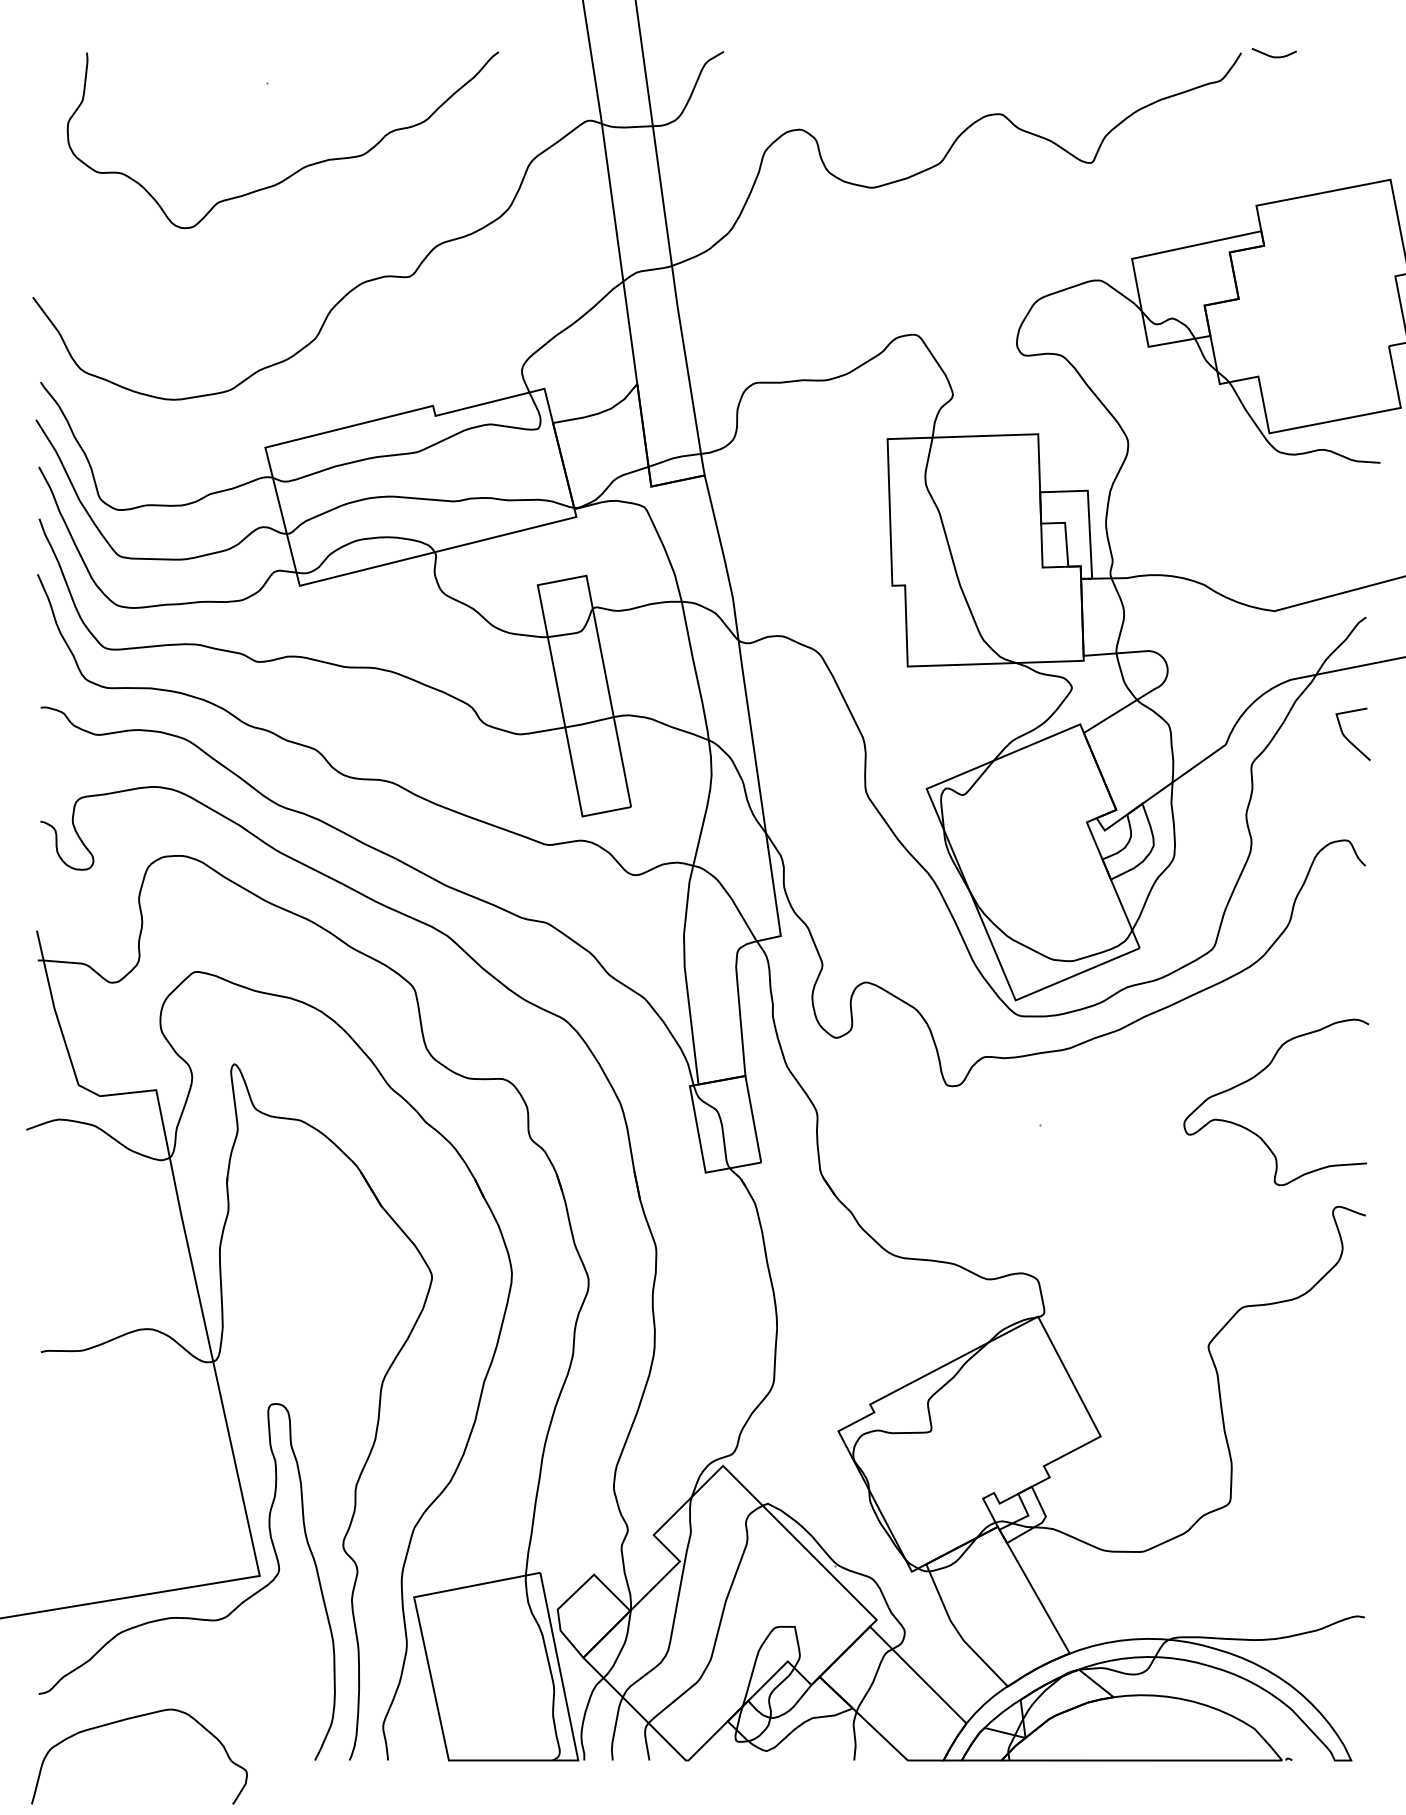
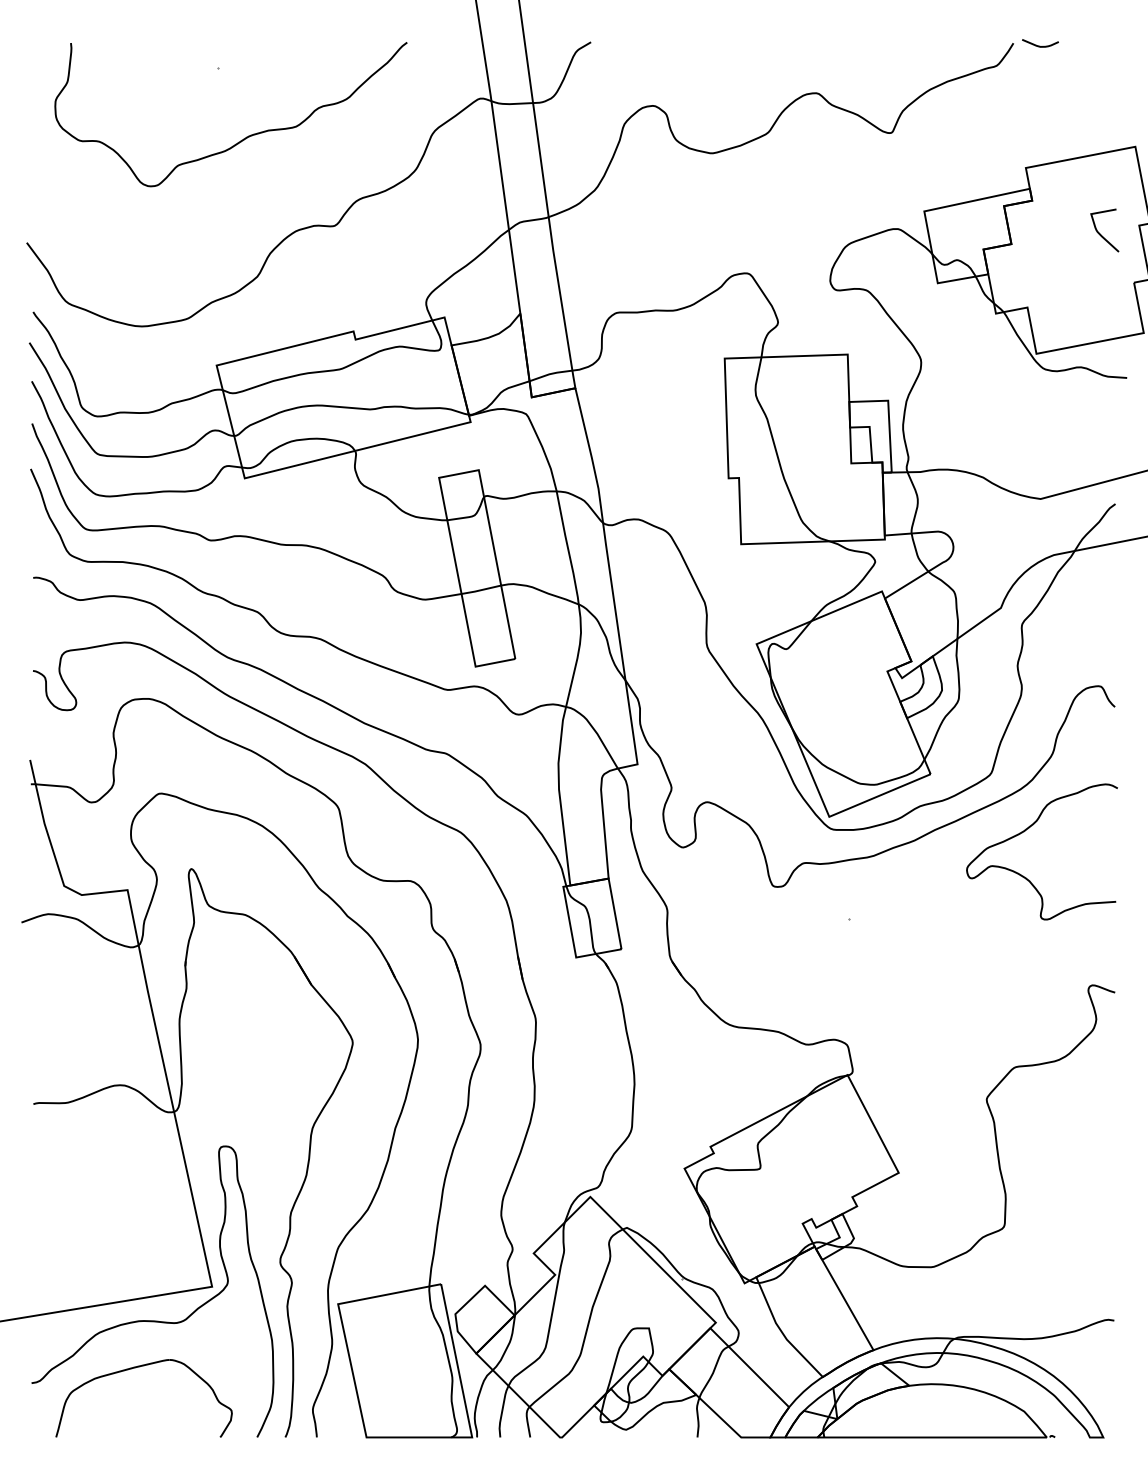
curve: (1346, 736) -> (1099, 232), moved
curve: (1255, 1077) -> (1025, 831), moved
part: (130, 1719) -> (136, 1368), moved

